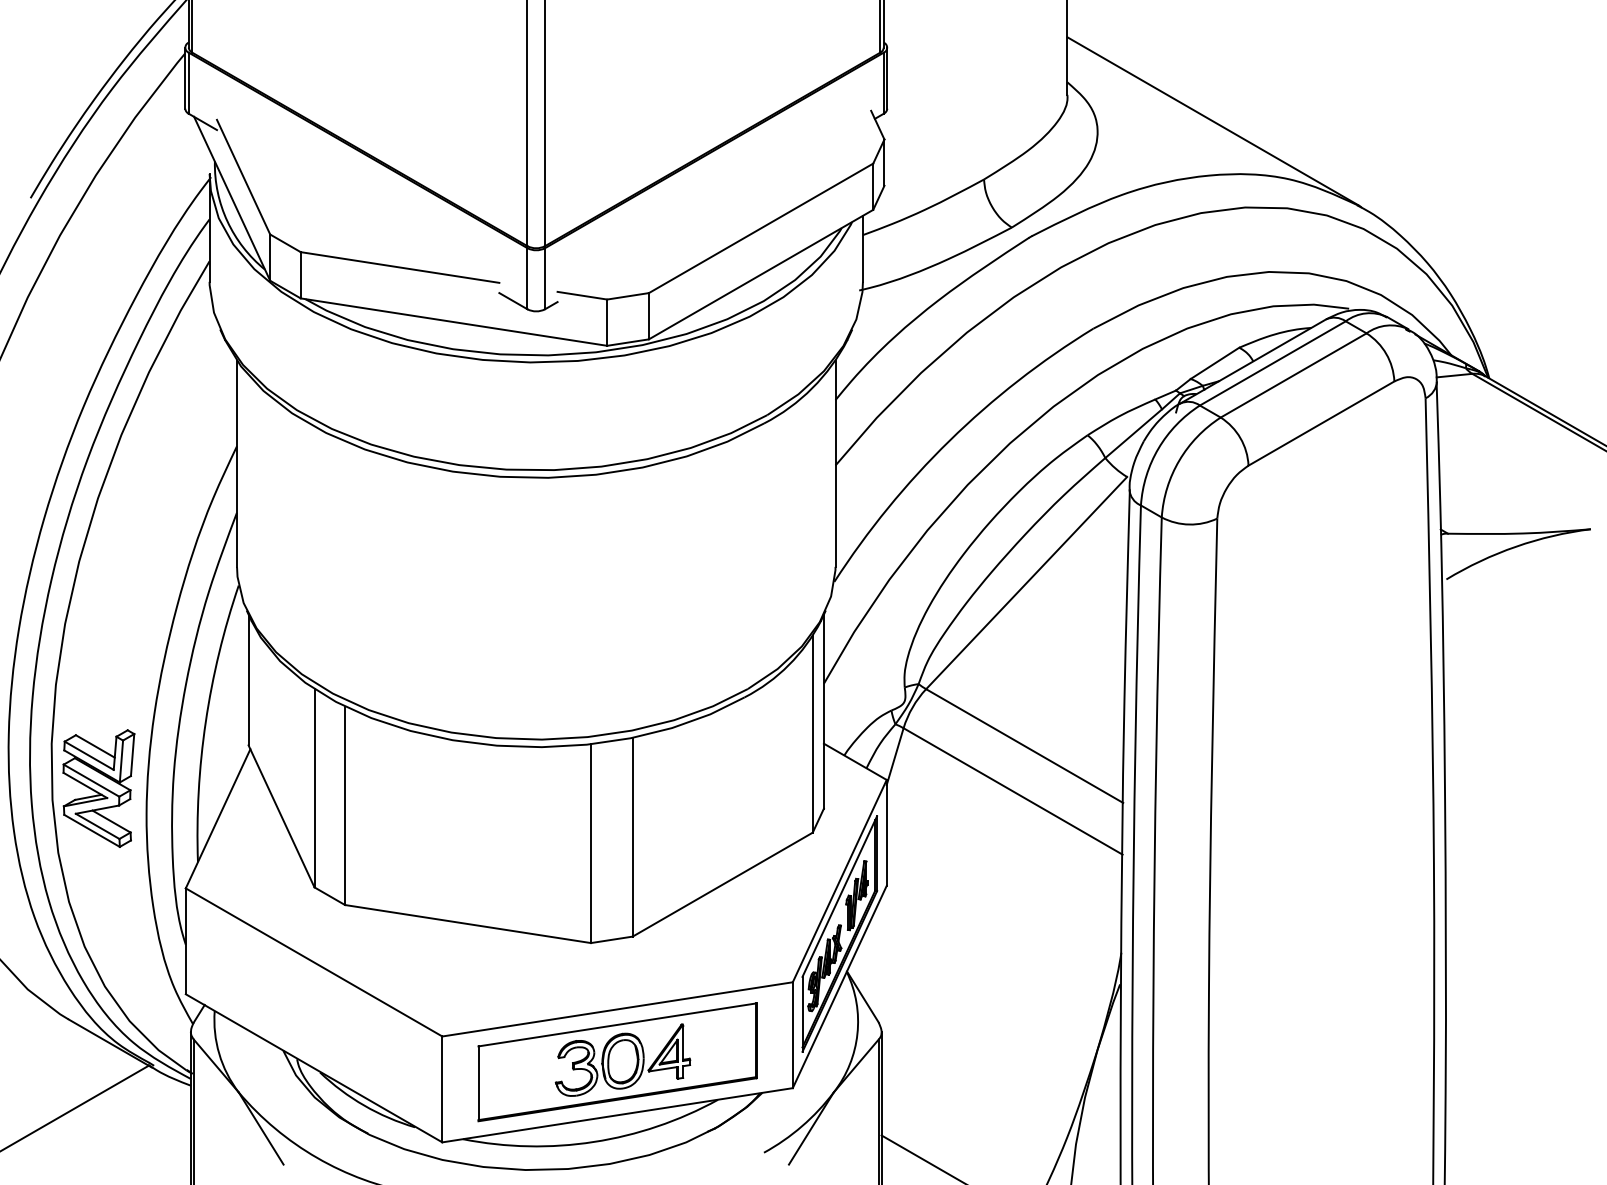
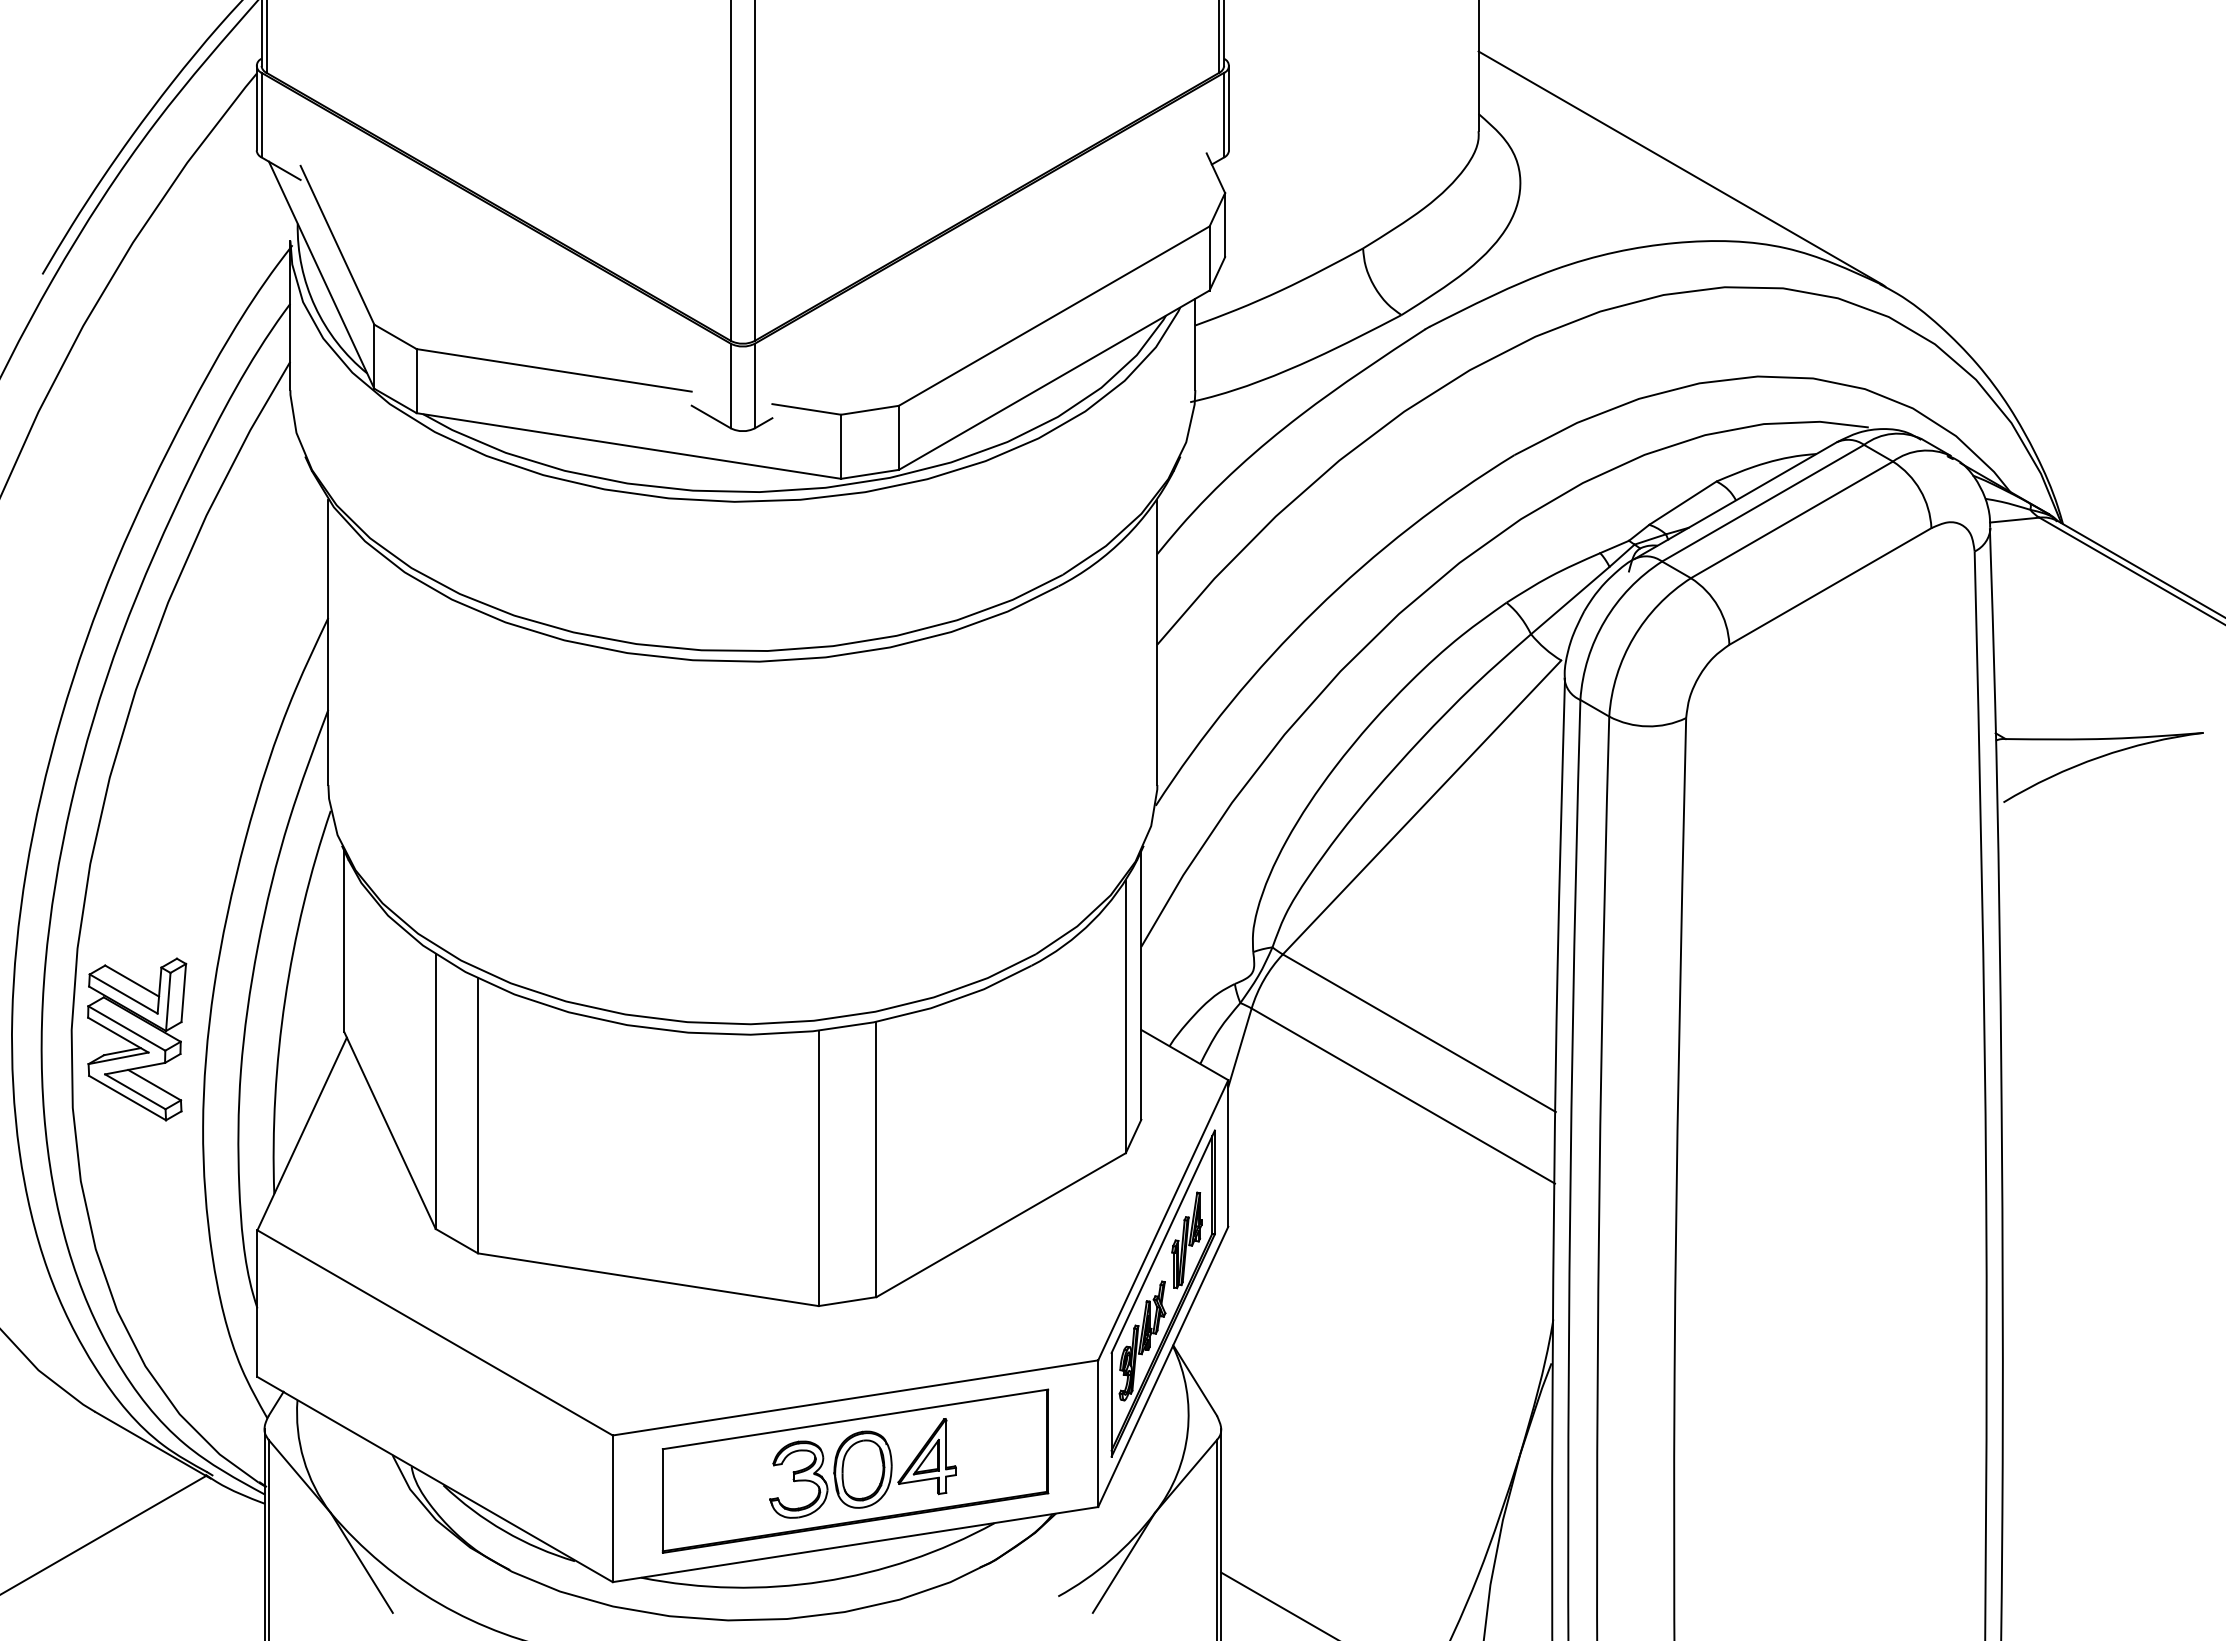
part: (98, 788) -> (136, 1039), moved

